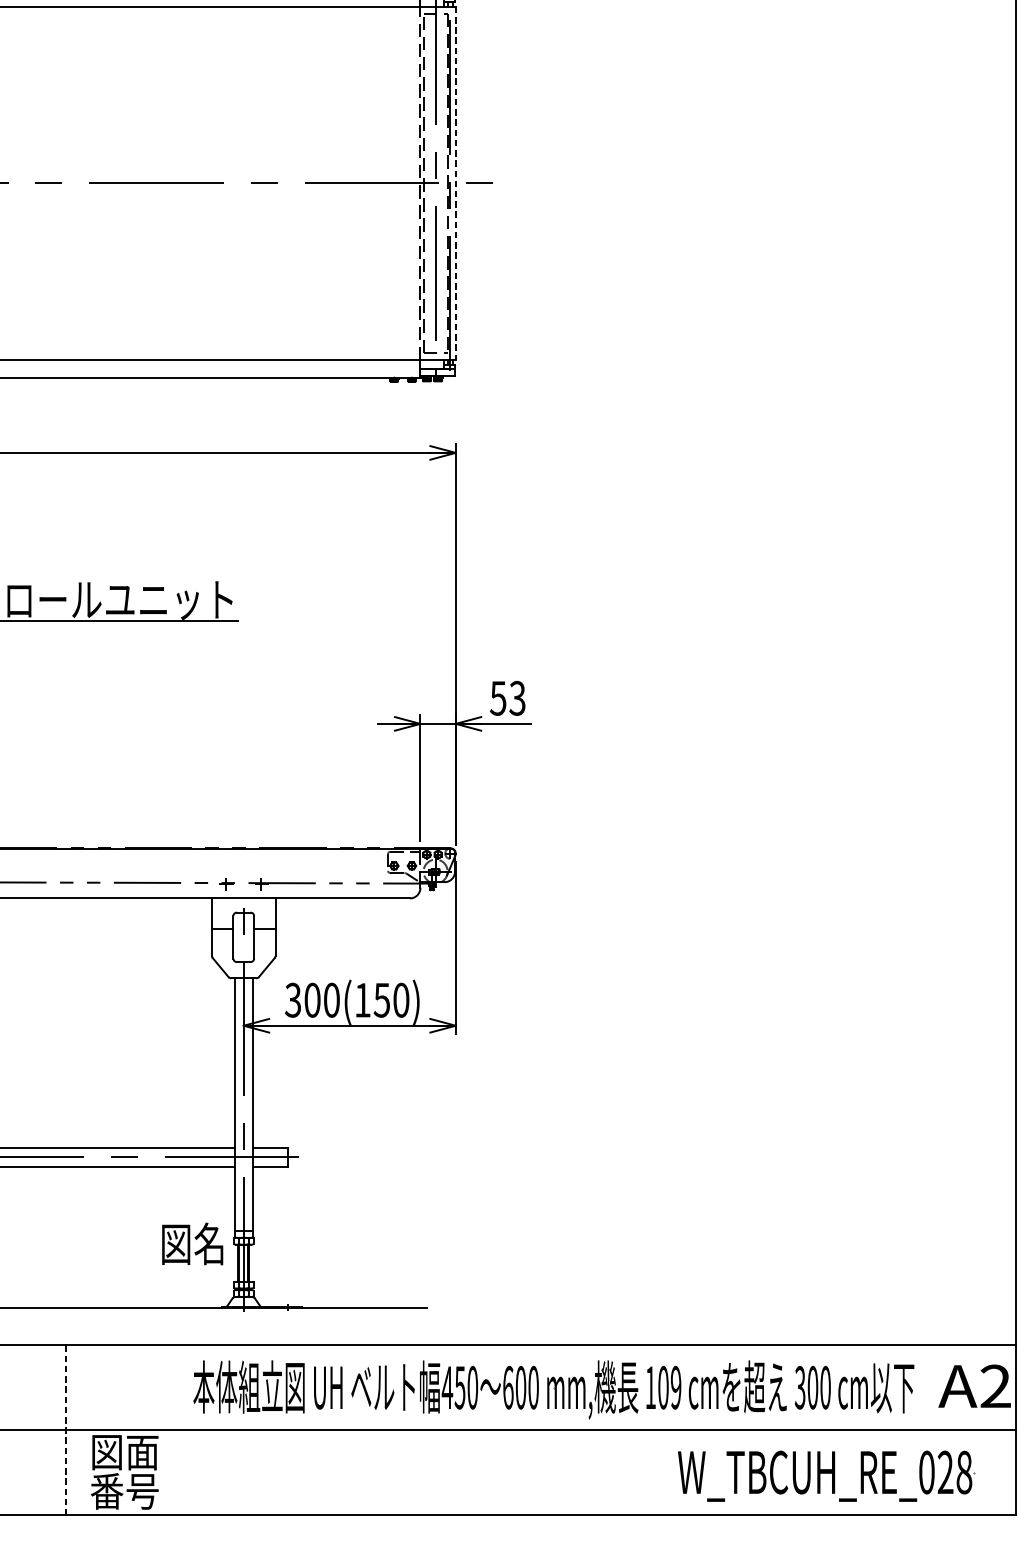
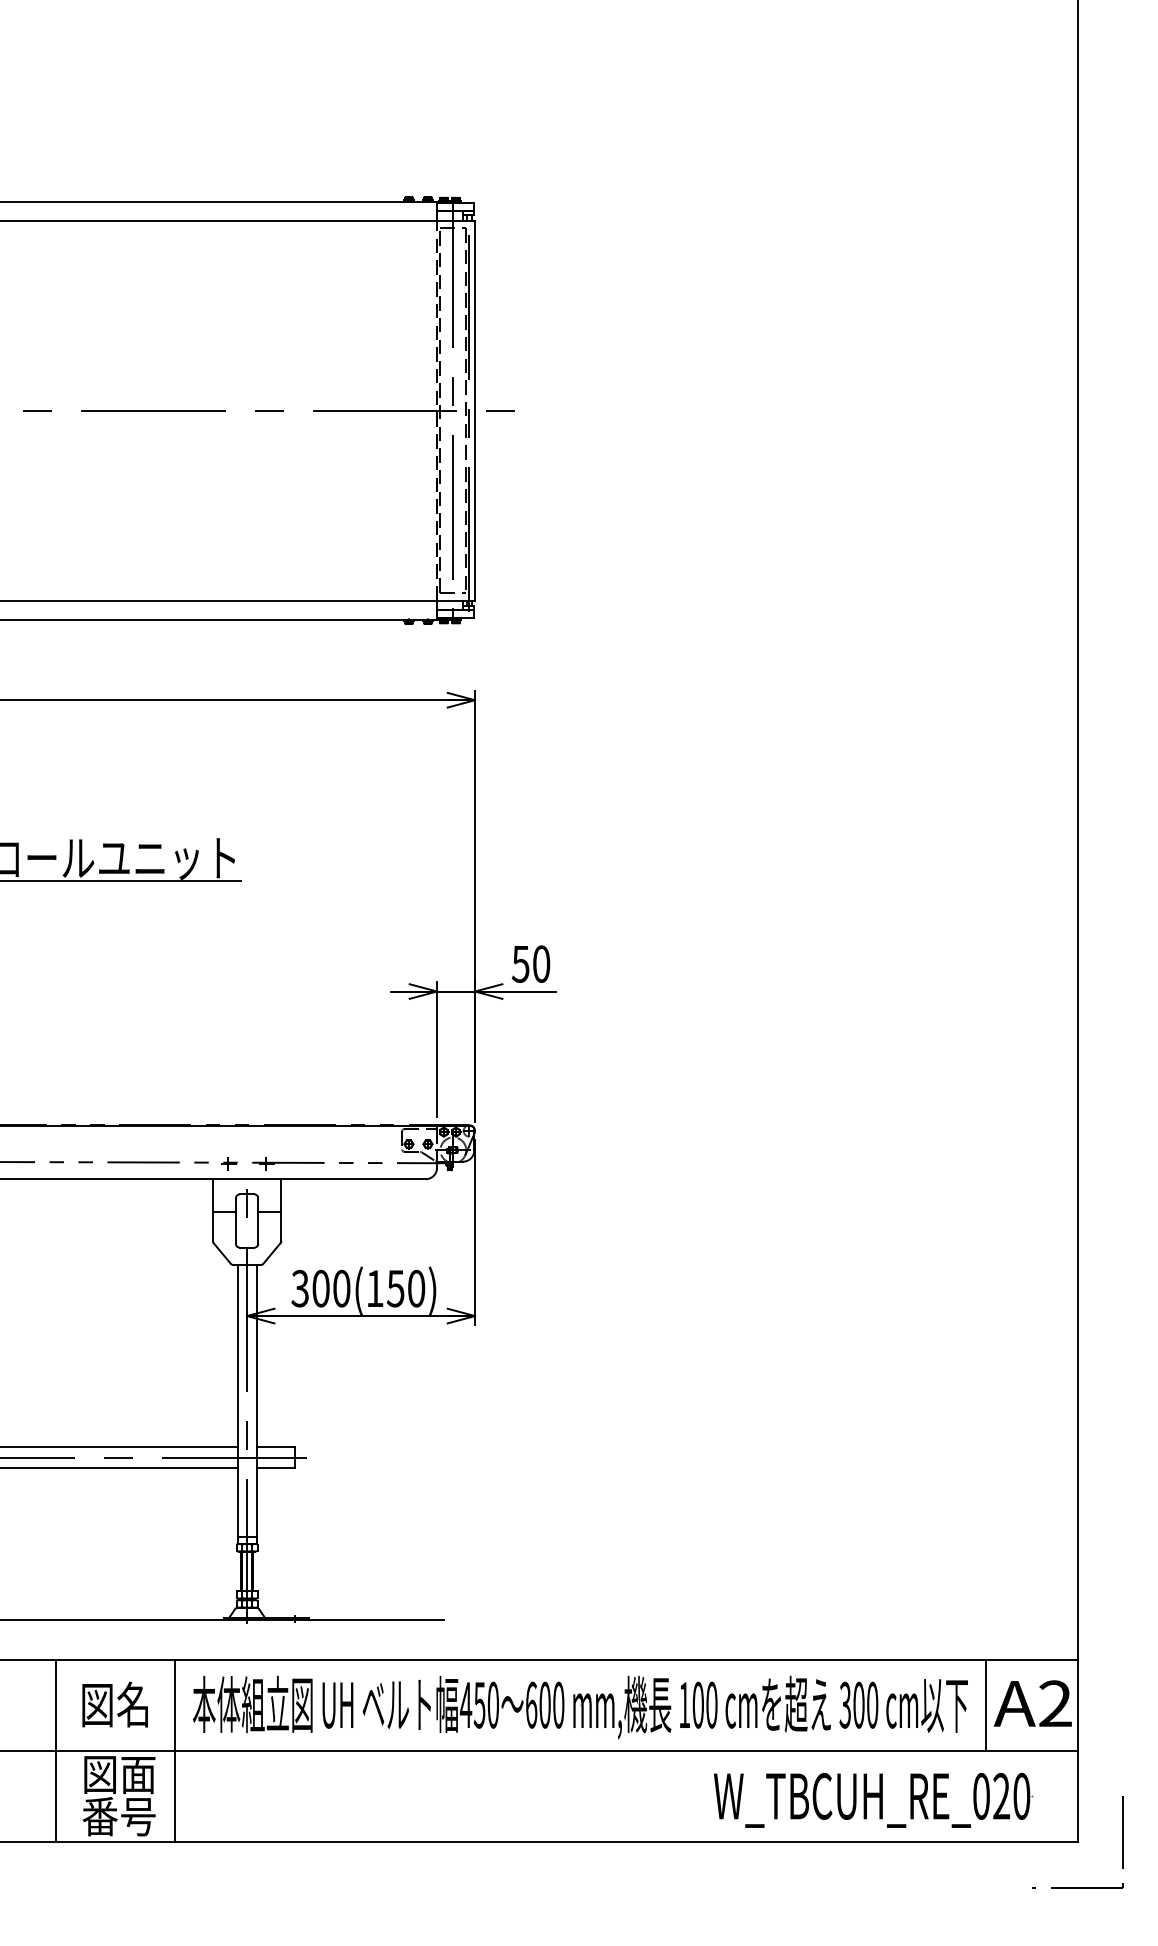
line: (456, 183) -> (475, 410), dashed -> solid
text: (517, 697) -> (541, 963), 53 -> 50
text: (192, 1243) -> (114, 1704), moved
text: (675, 1387) -> (711, 1704), 109 -> 100
line: (931, 1387) -> (986, 1704), added
line: (176, 1429) -> (174, 1750), added
line: (66, 1430) -> (56, 1751), dashed -> solid
text: (964, 1471) -> (1021, 1795), W_TBCUH_RE_028 -> W_TBCUH_RE_020

